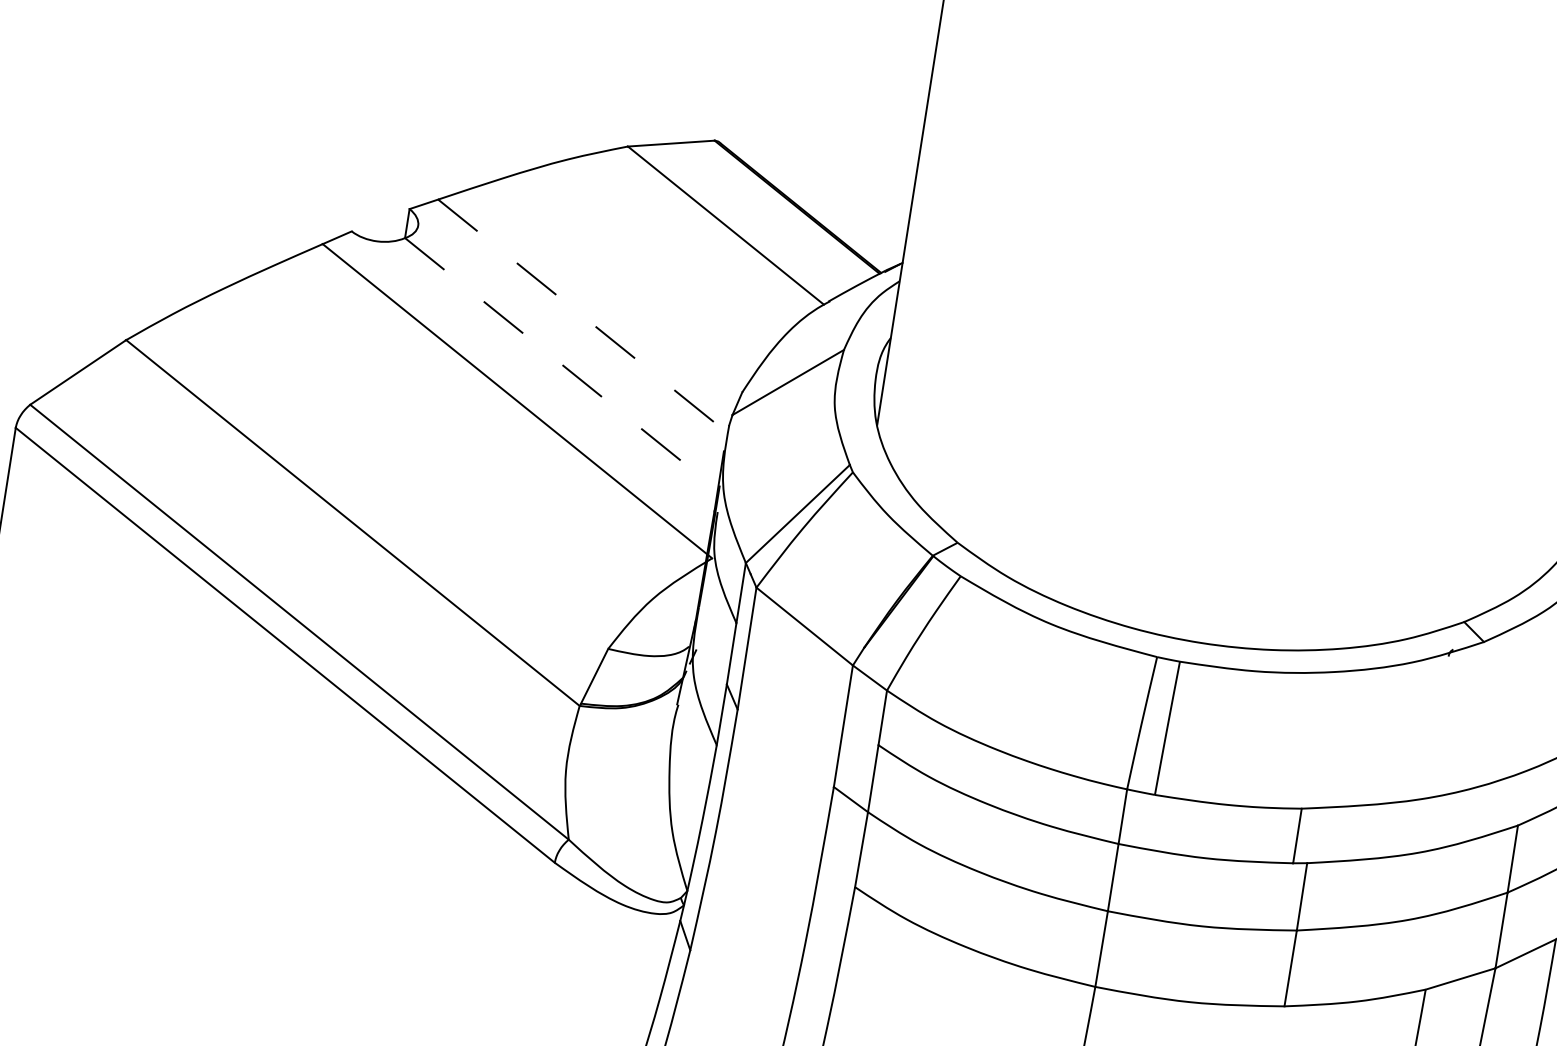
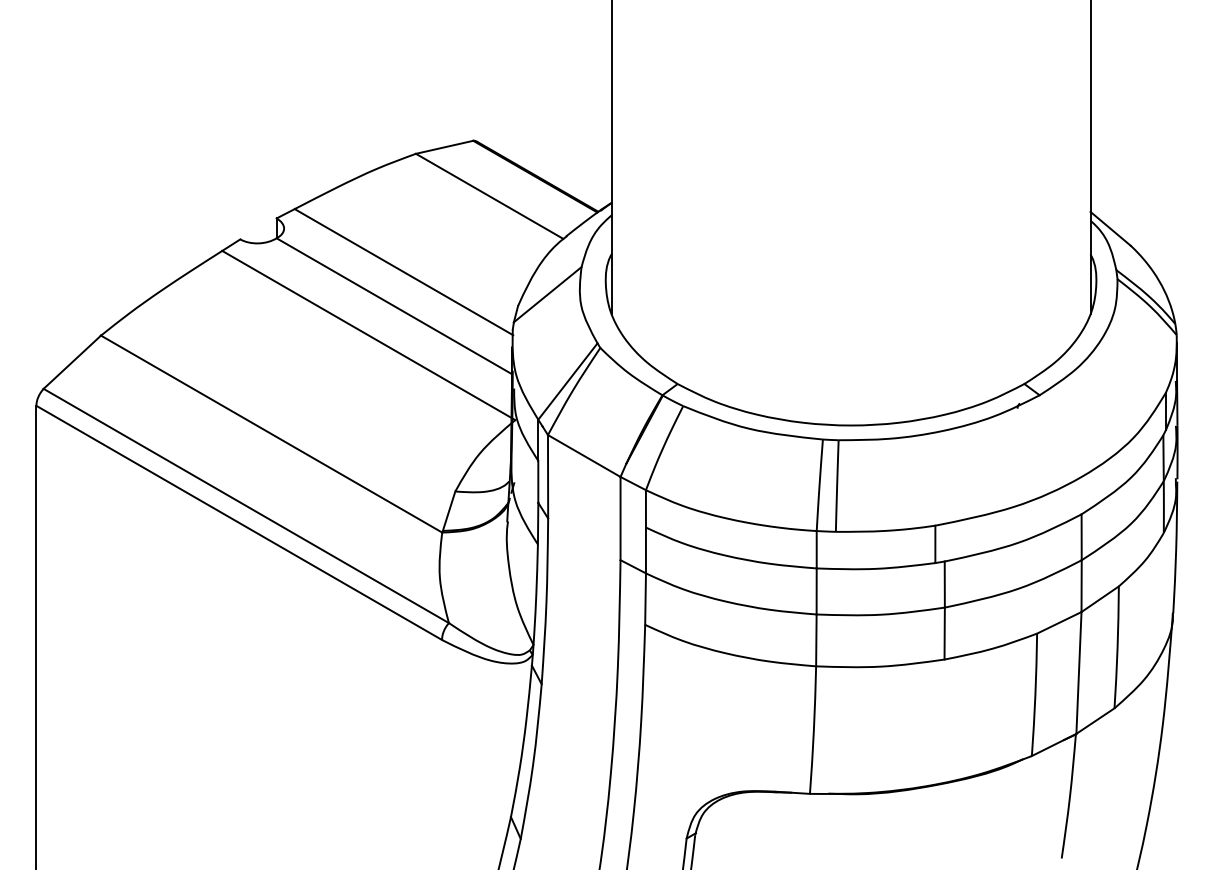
line: (584, 317) -> (404, 272), dashed -> solid
line: (561, 364) -> (394, 306), dashed -> solid

